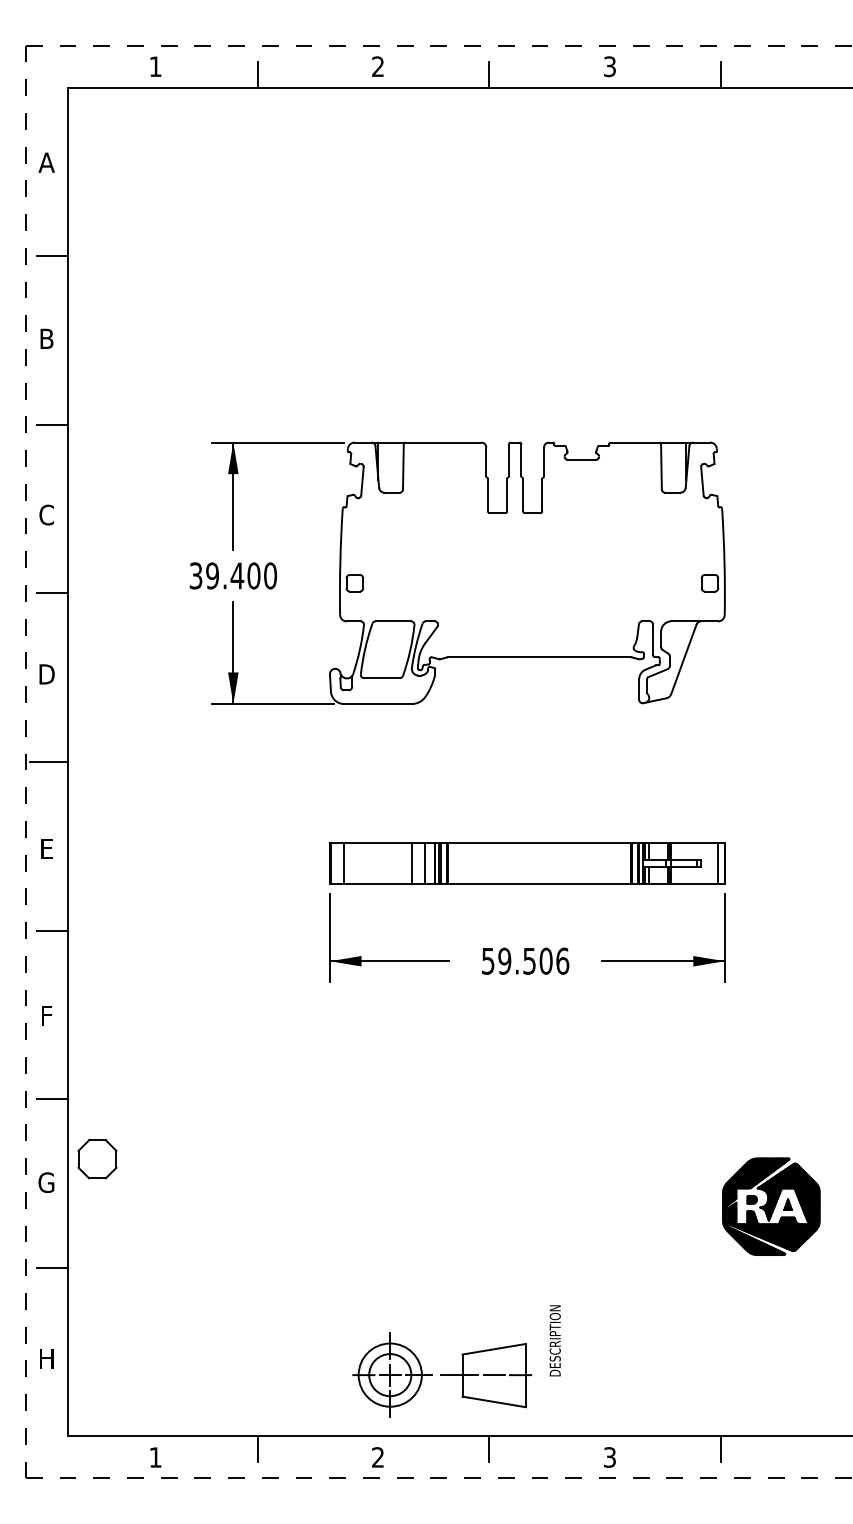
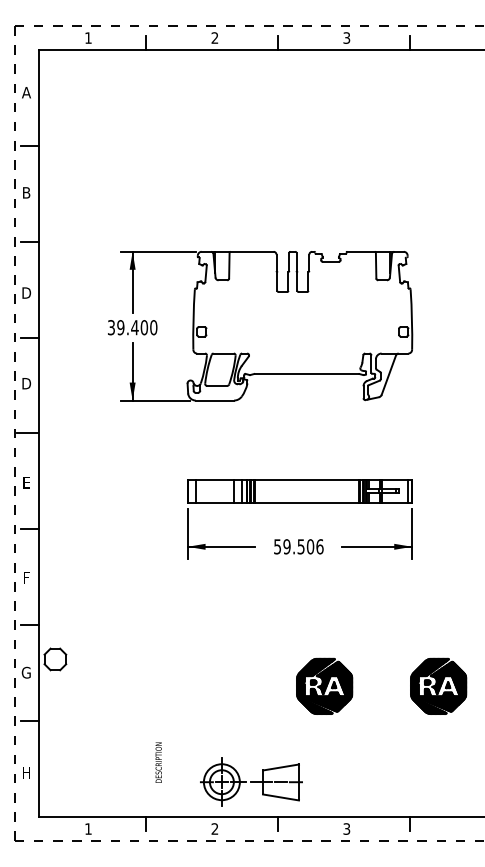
text: (46, 514) -> (26, 292), C -> D
part: (570, 1205) -> (324, 685), added
text: (554, 1340) -> (158, 762), moved

